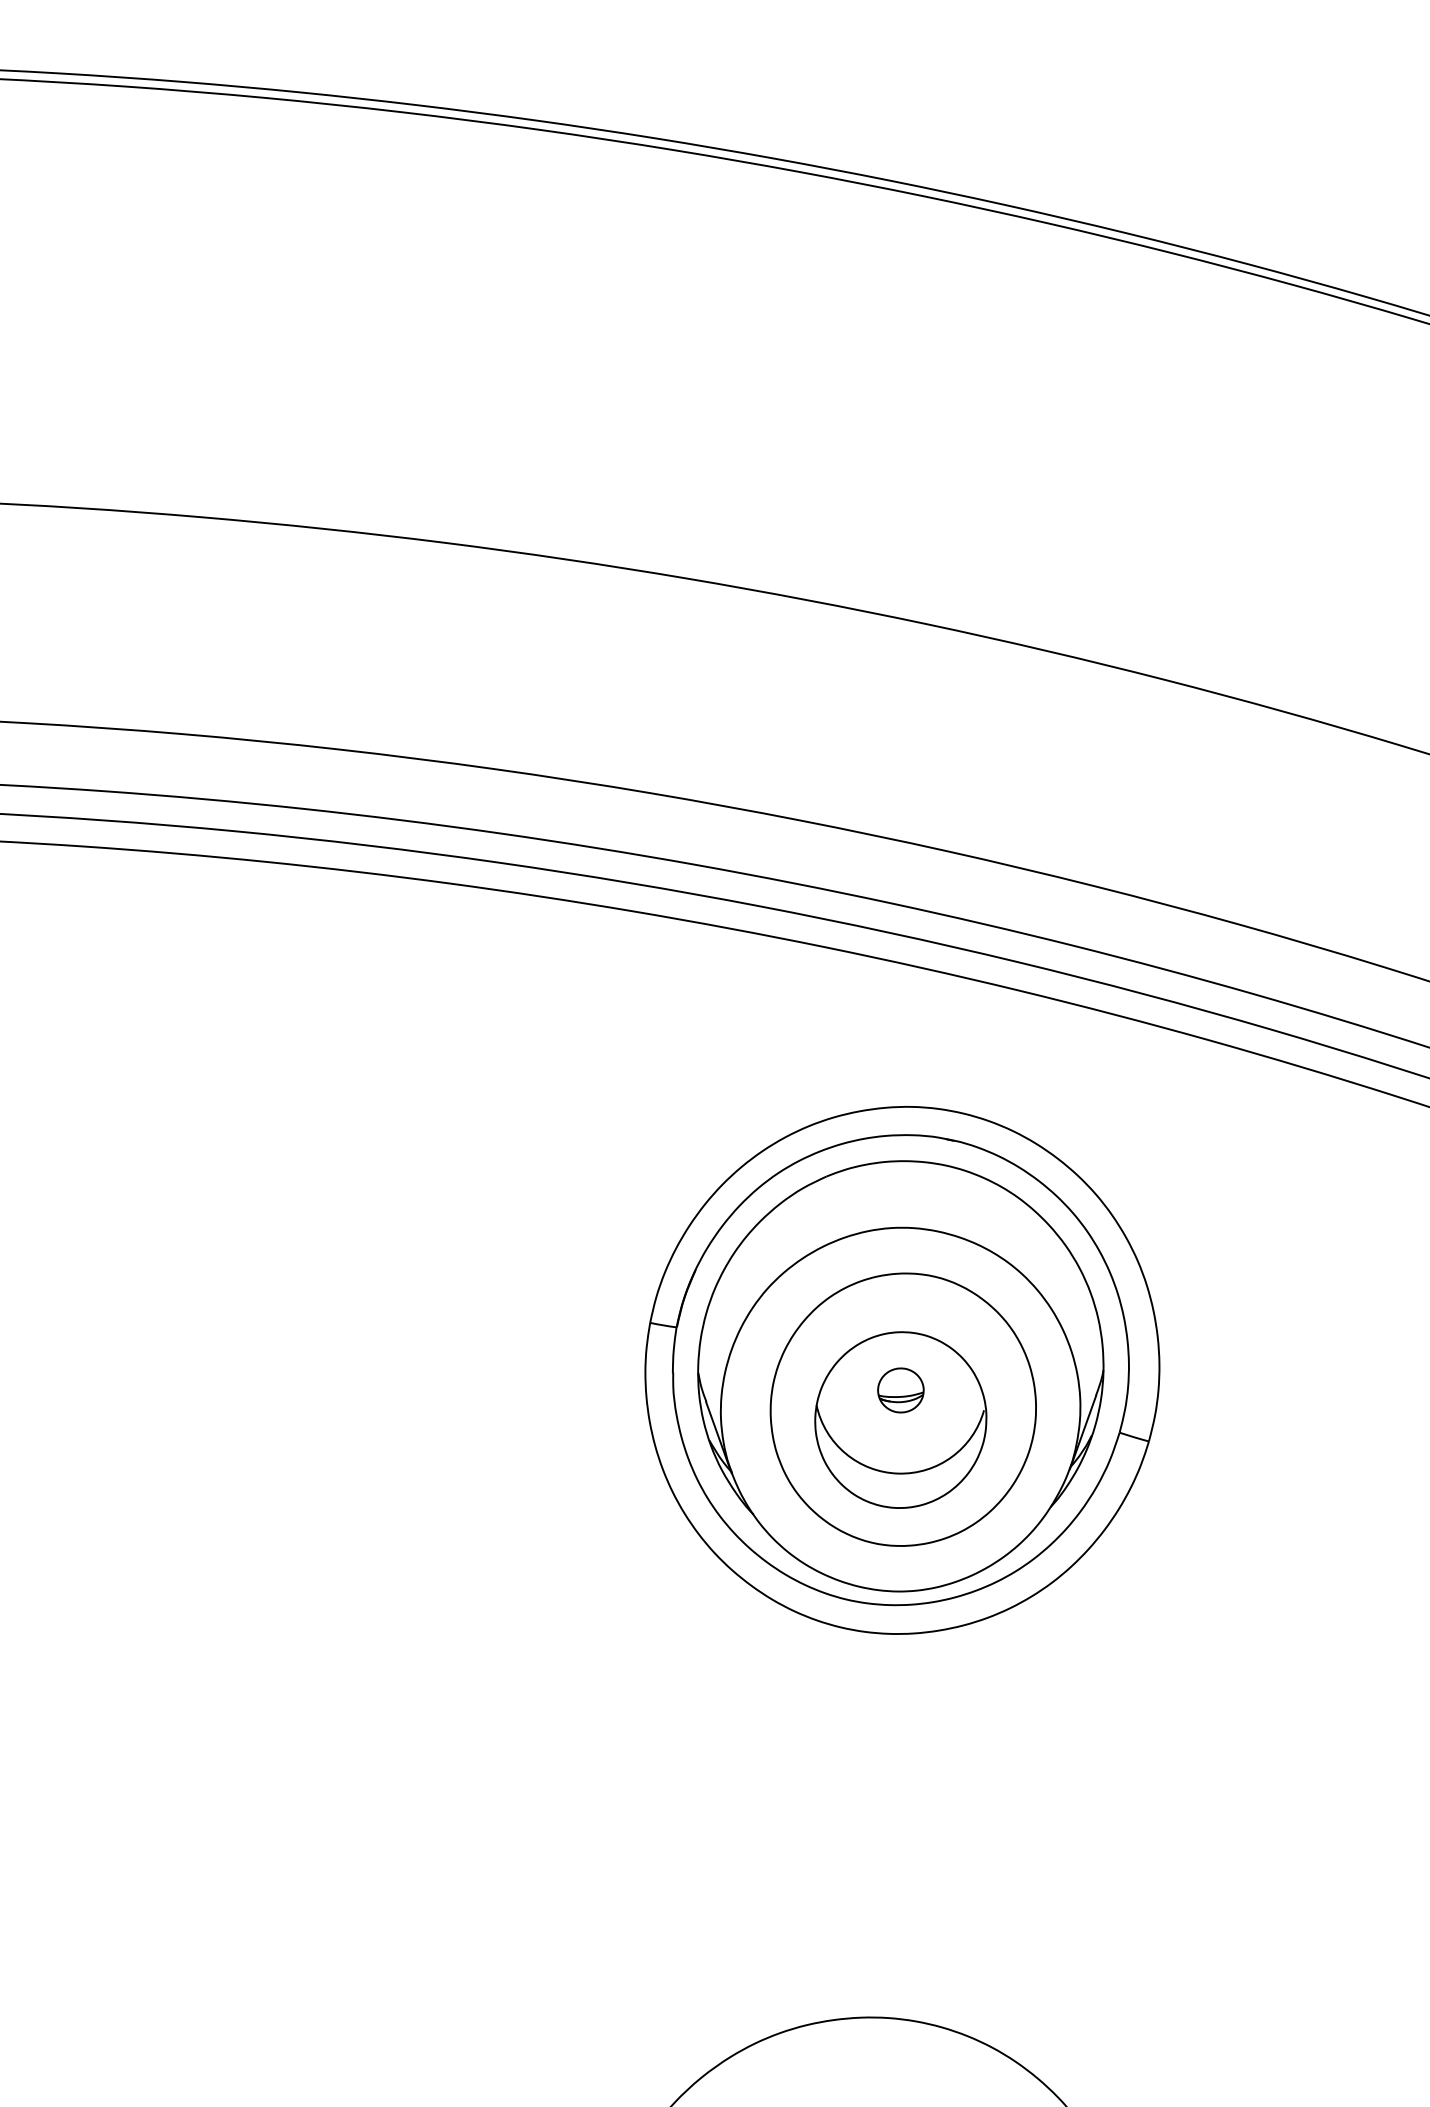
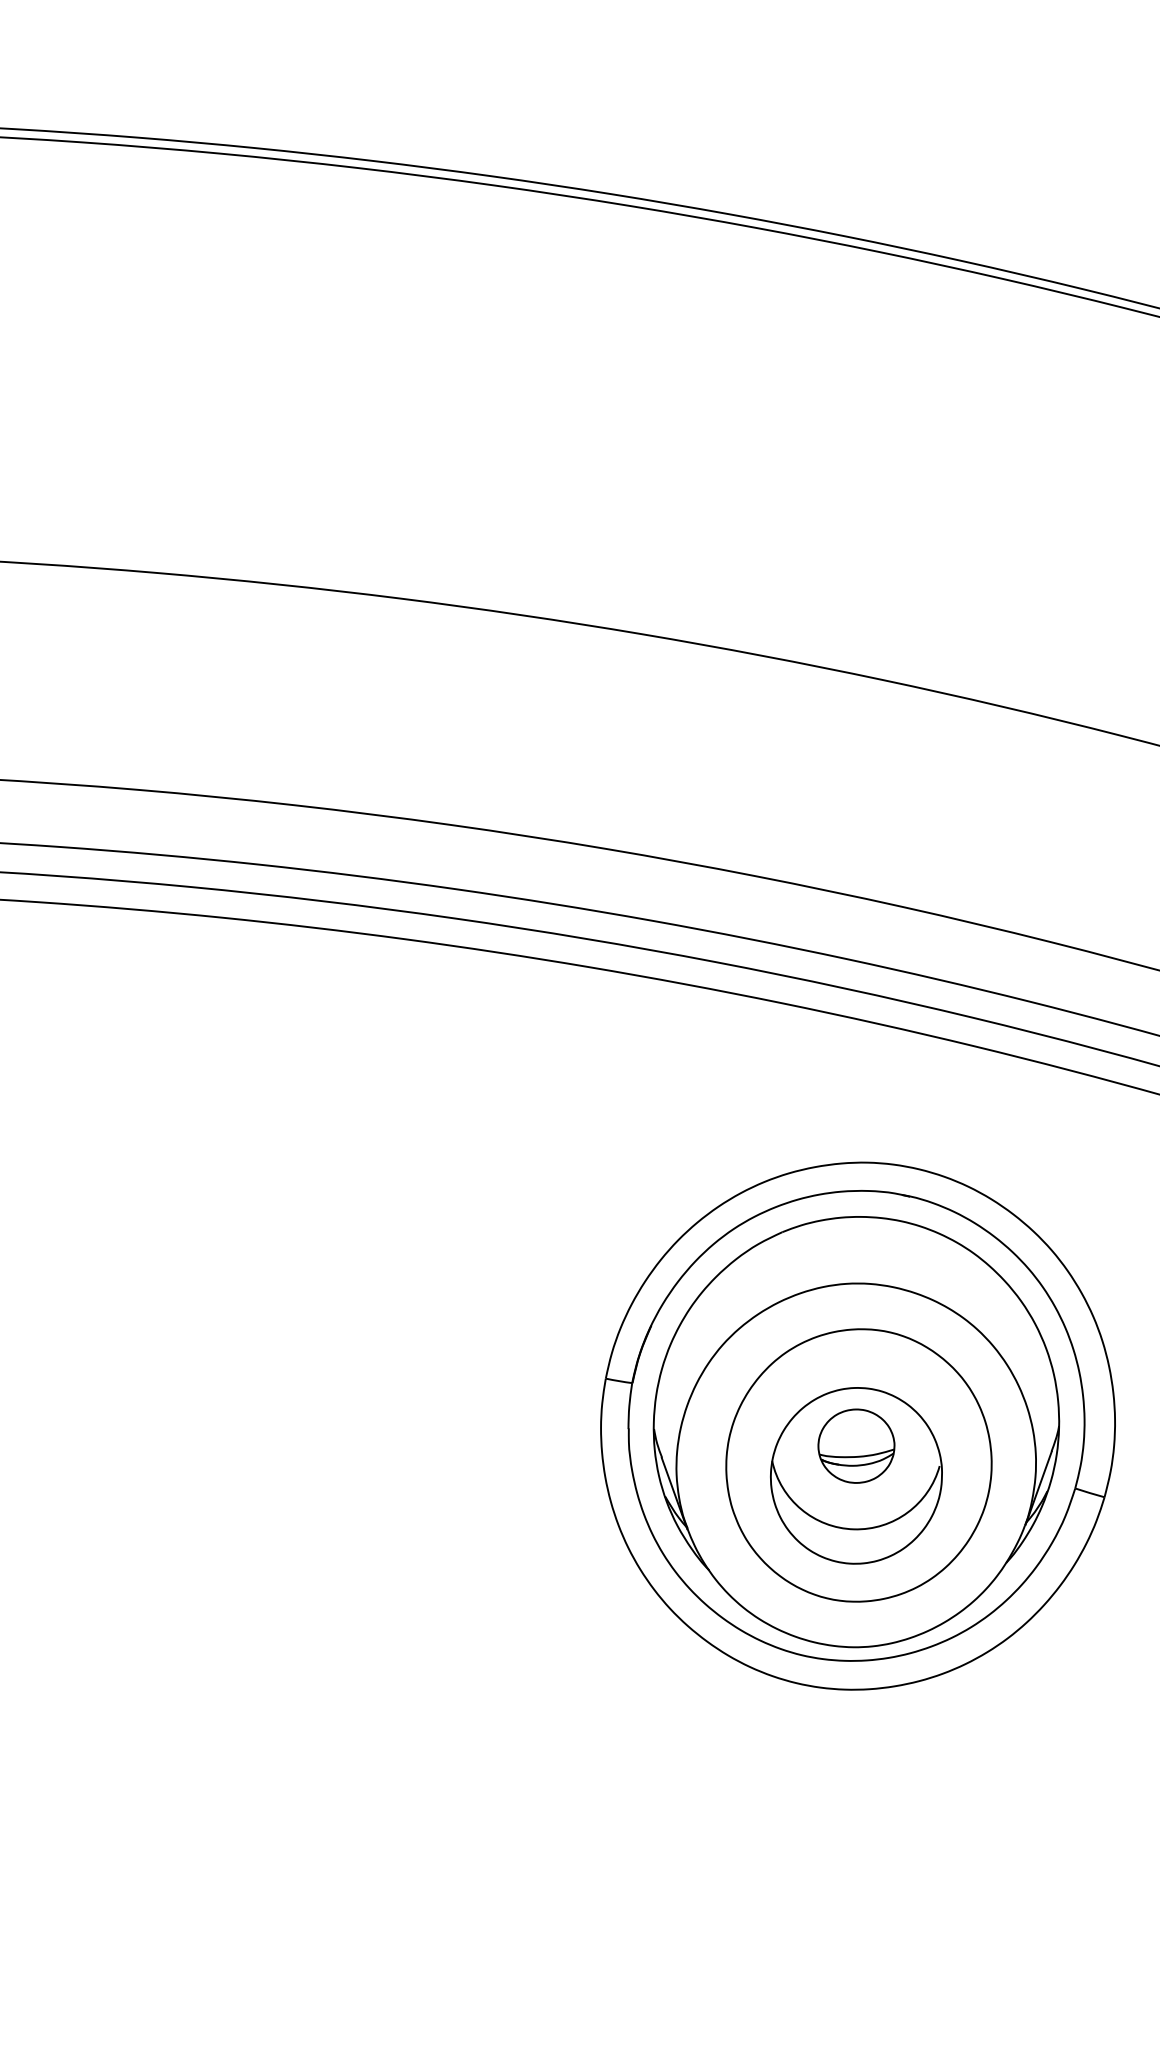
part: (900, 1390) -> (856, 1446), size x1.67

